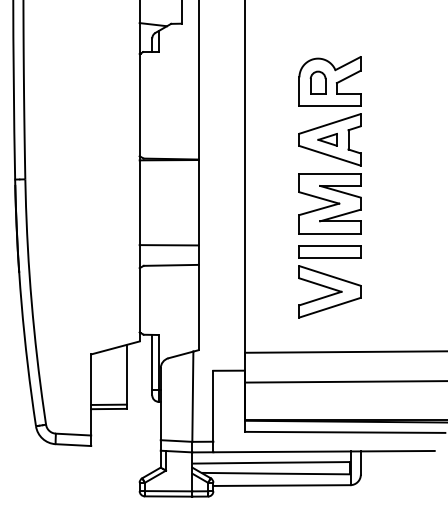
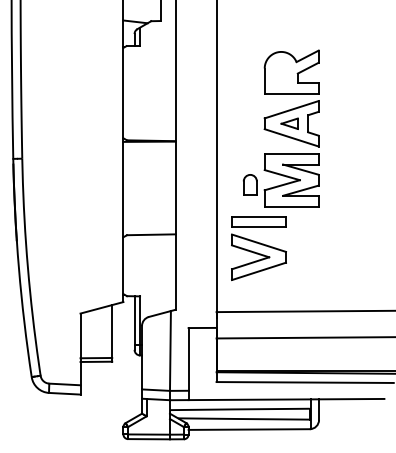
part: (317, 82) -> (249, 184), moved
line: (168, 245) -> (148, 217), removed
part: (329, 281) -> (258, 248), moved

